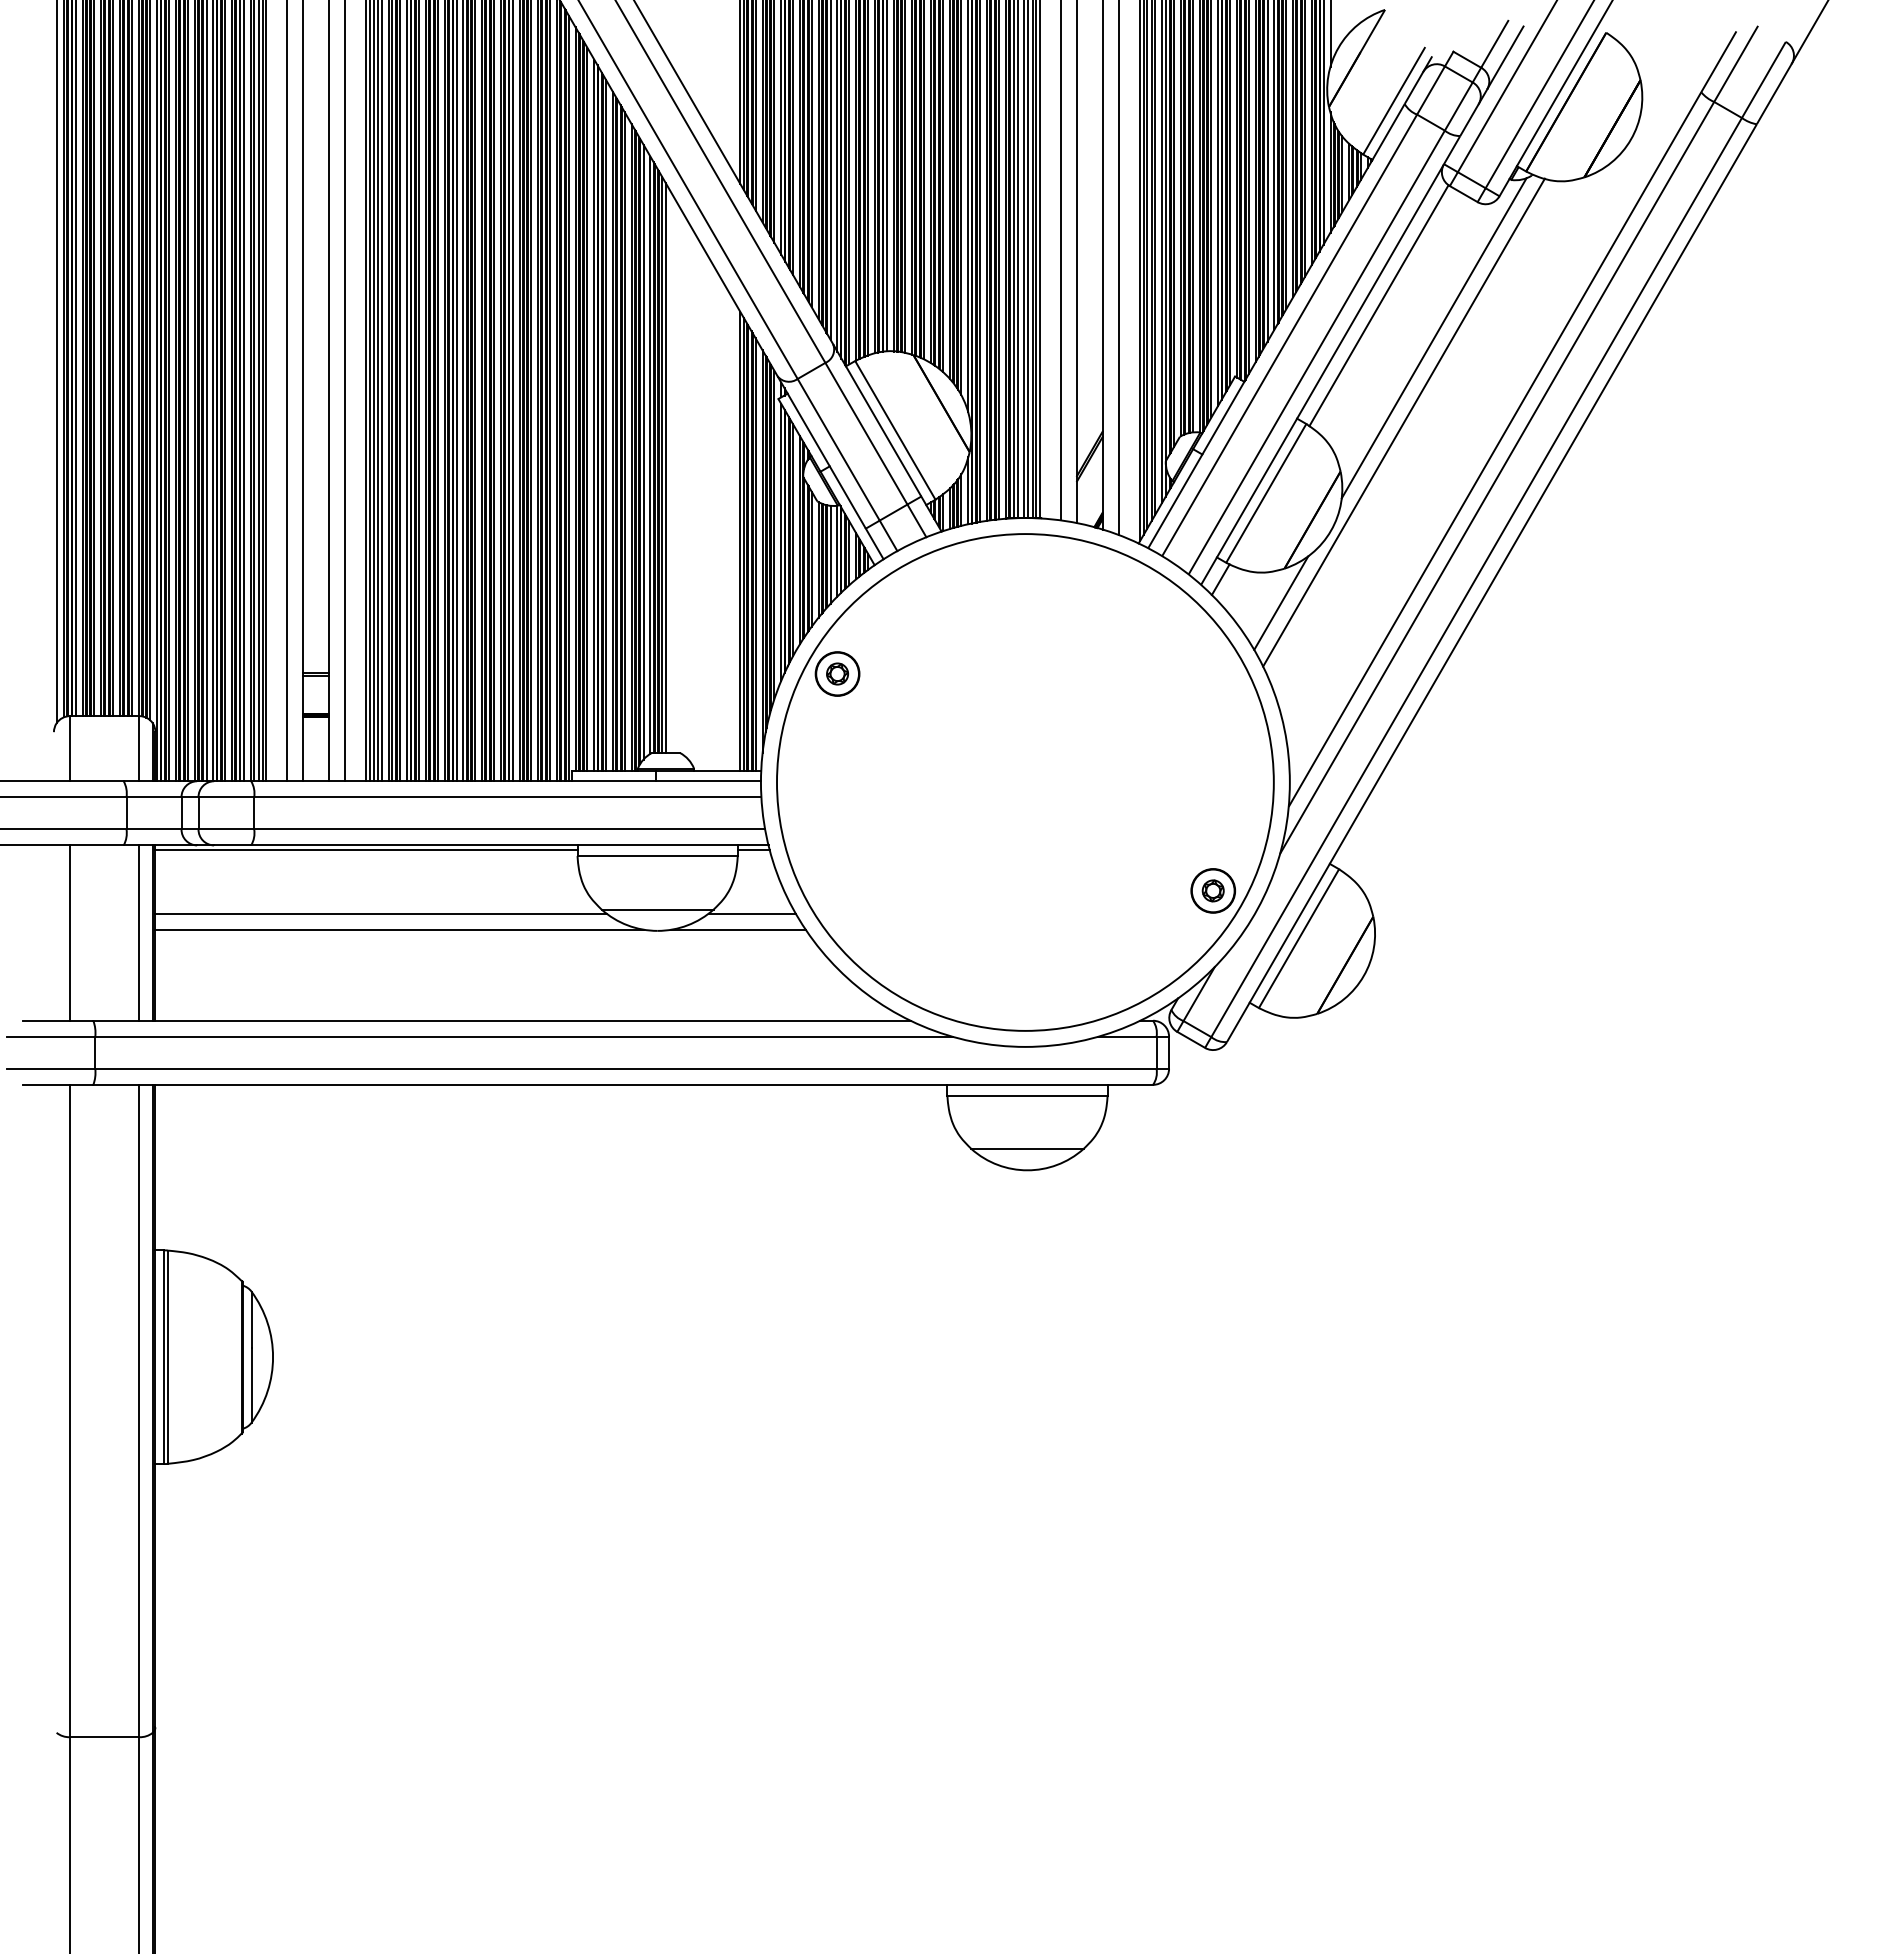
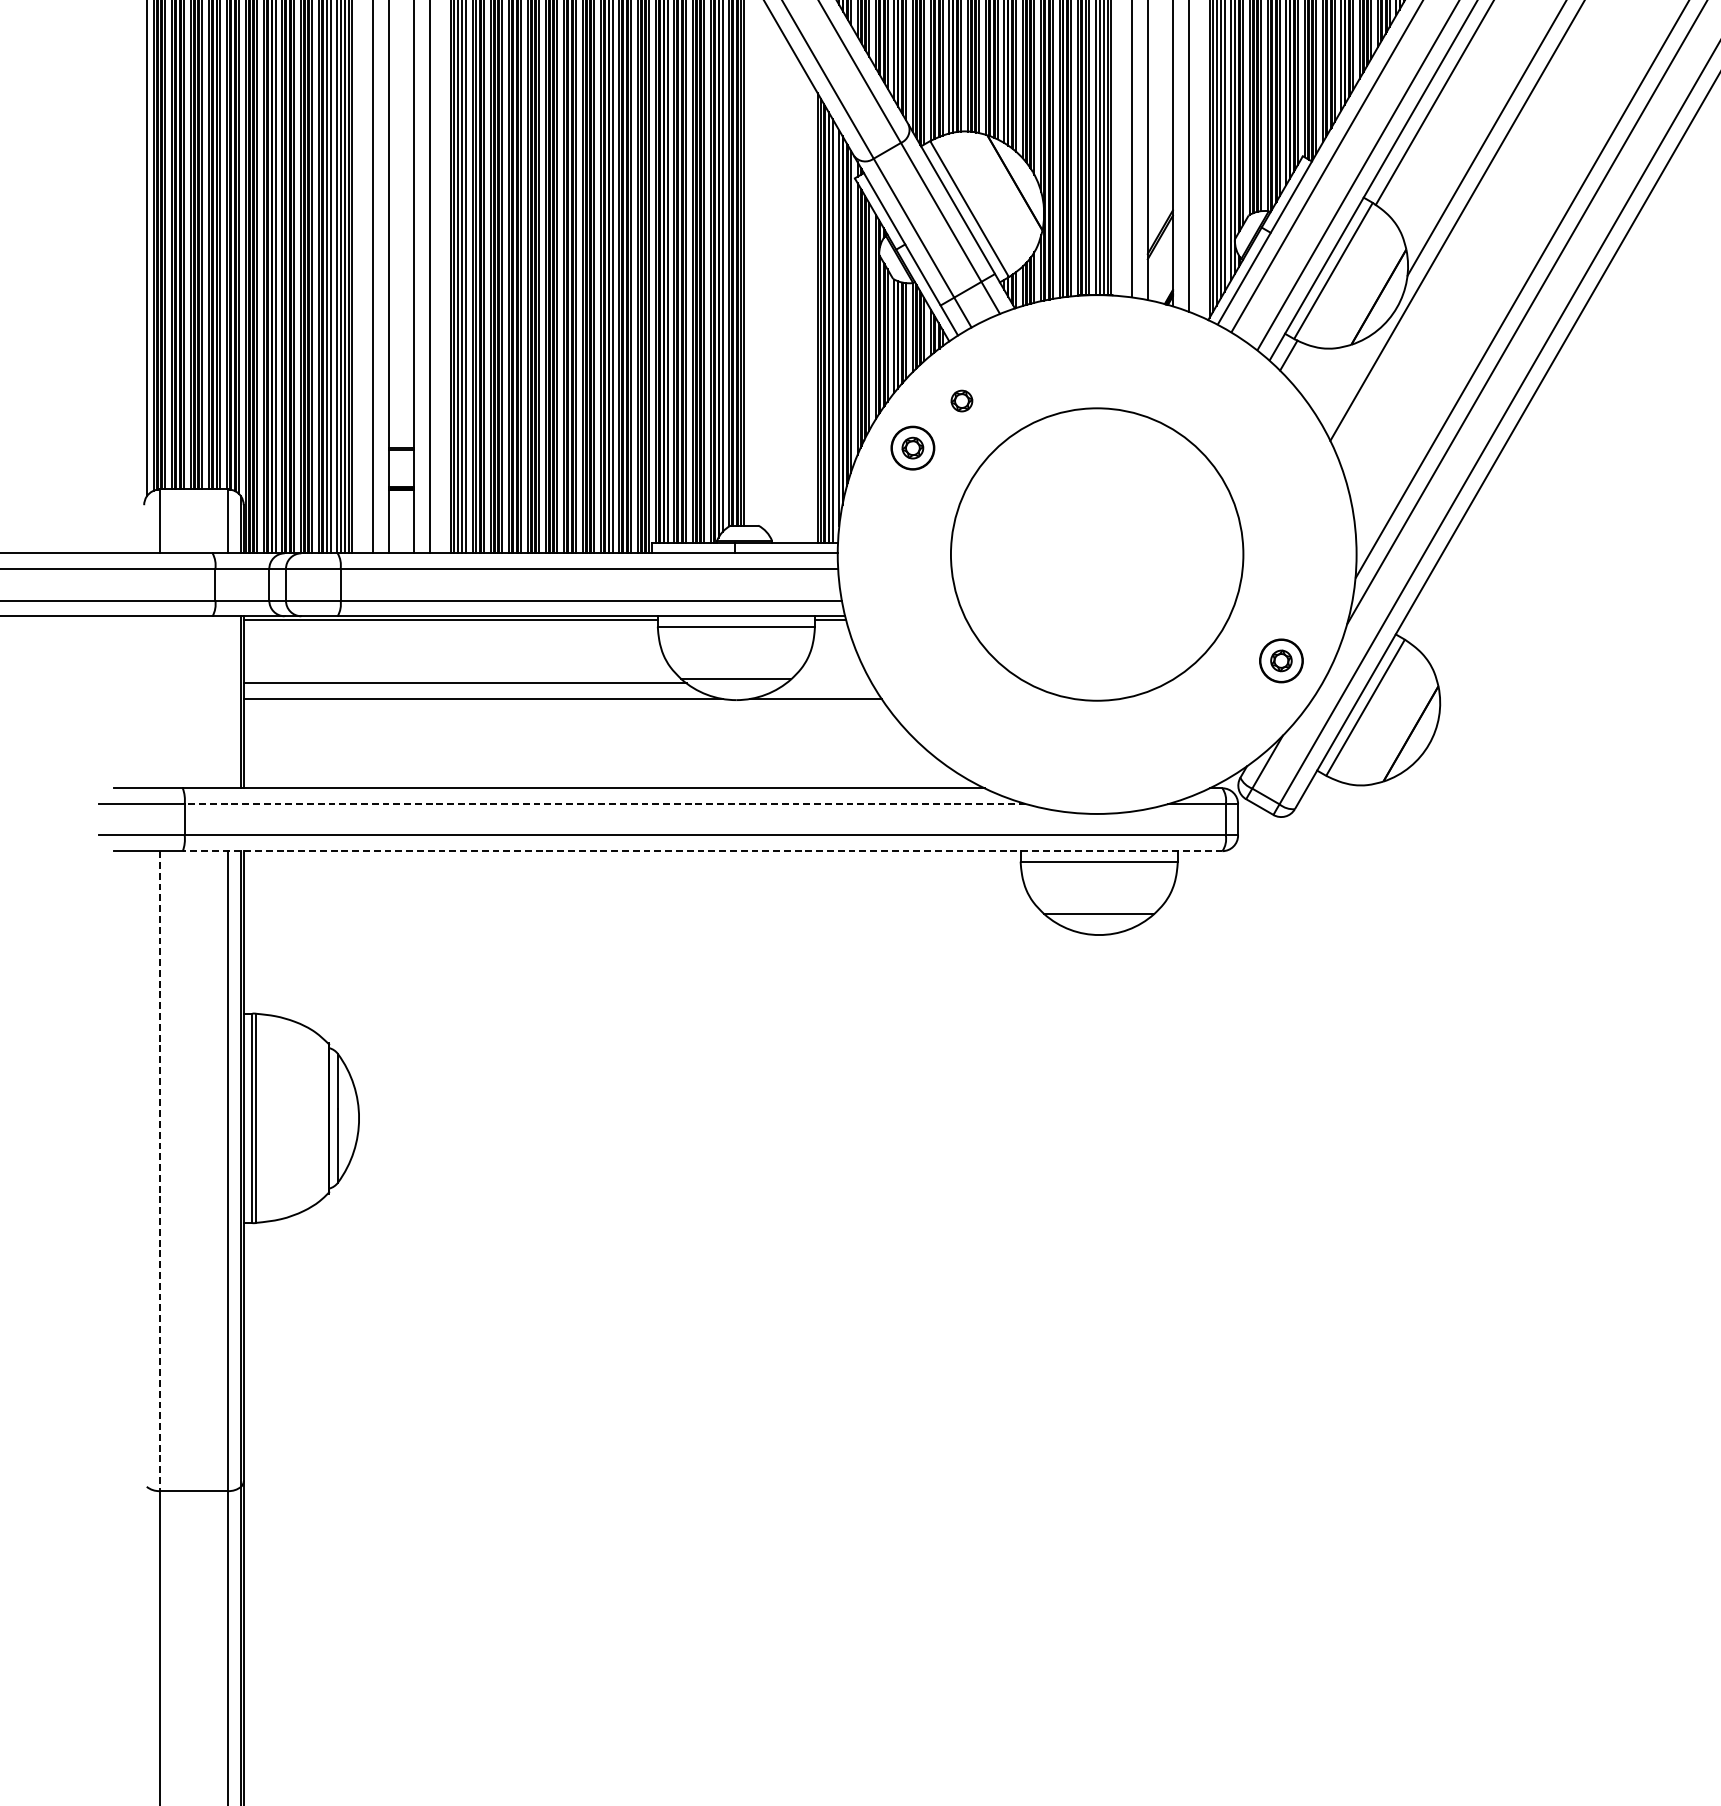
line: (1281, 602) -> (1348, 377), removed
part: (887, 625) -> (961, 400), added
circle: (1025, 782) -> (1097, 554), size x0.6
line: (751, 913) -> (828, 683), removed
line: (69, 932) -> (159, 701), removed
line: (139, 932) -> (228, 701), removed
line: (524, 1036) -> (605, 803), solid -> dashed
line: (623, 1084) -> (702, 850), solid -> dashed
line: (69, 1411) -> (159, 1171), solid -> dashed

